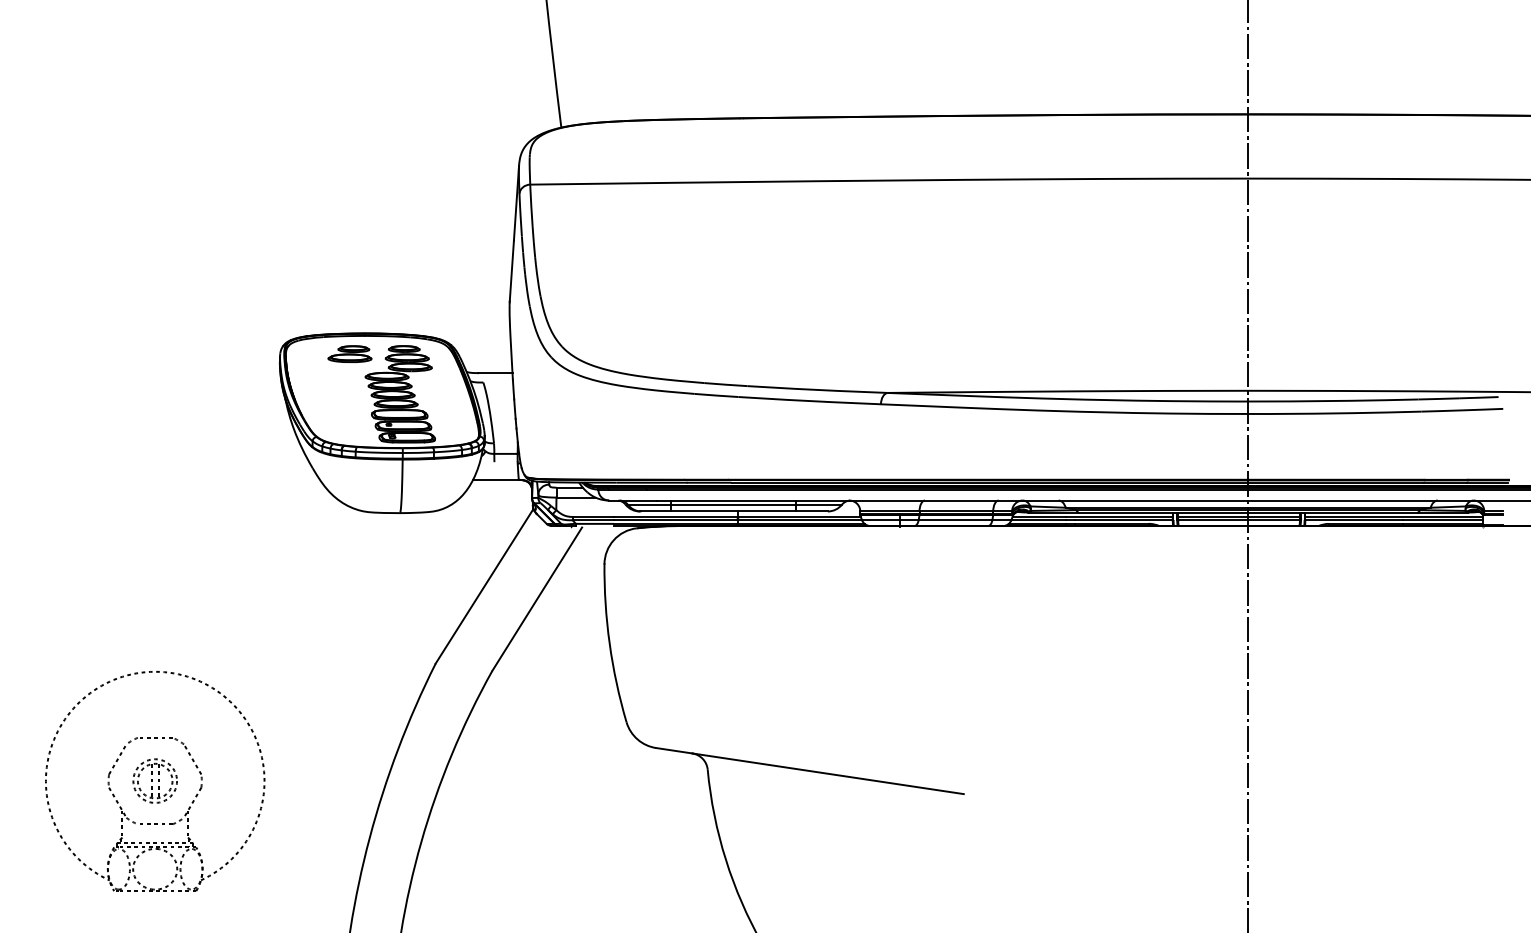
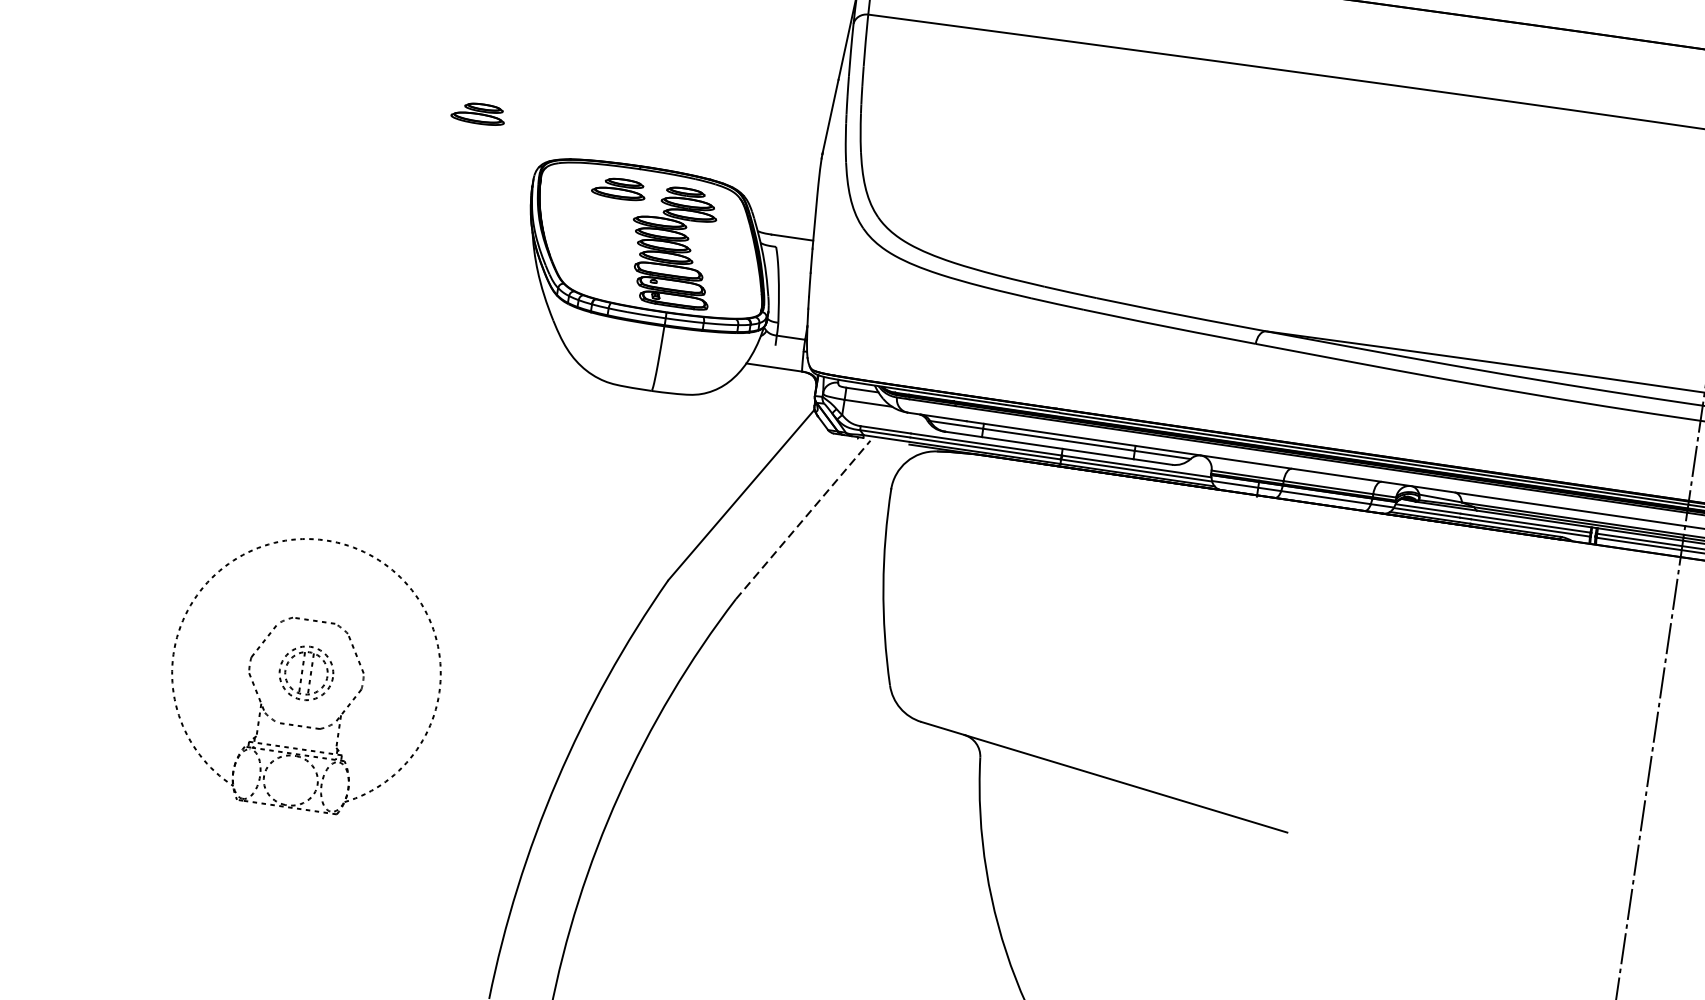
part: (227, 310) -> (477, 113), added
line: (537, 599) -> (803, 520), solid -> dashed

